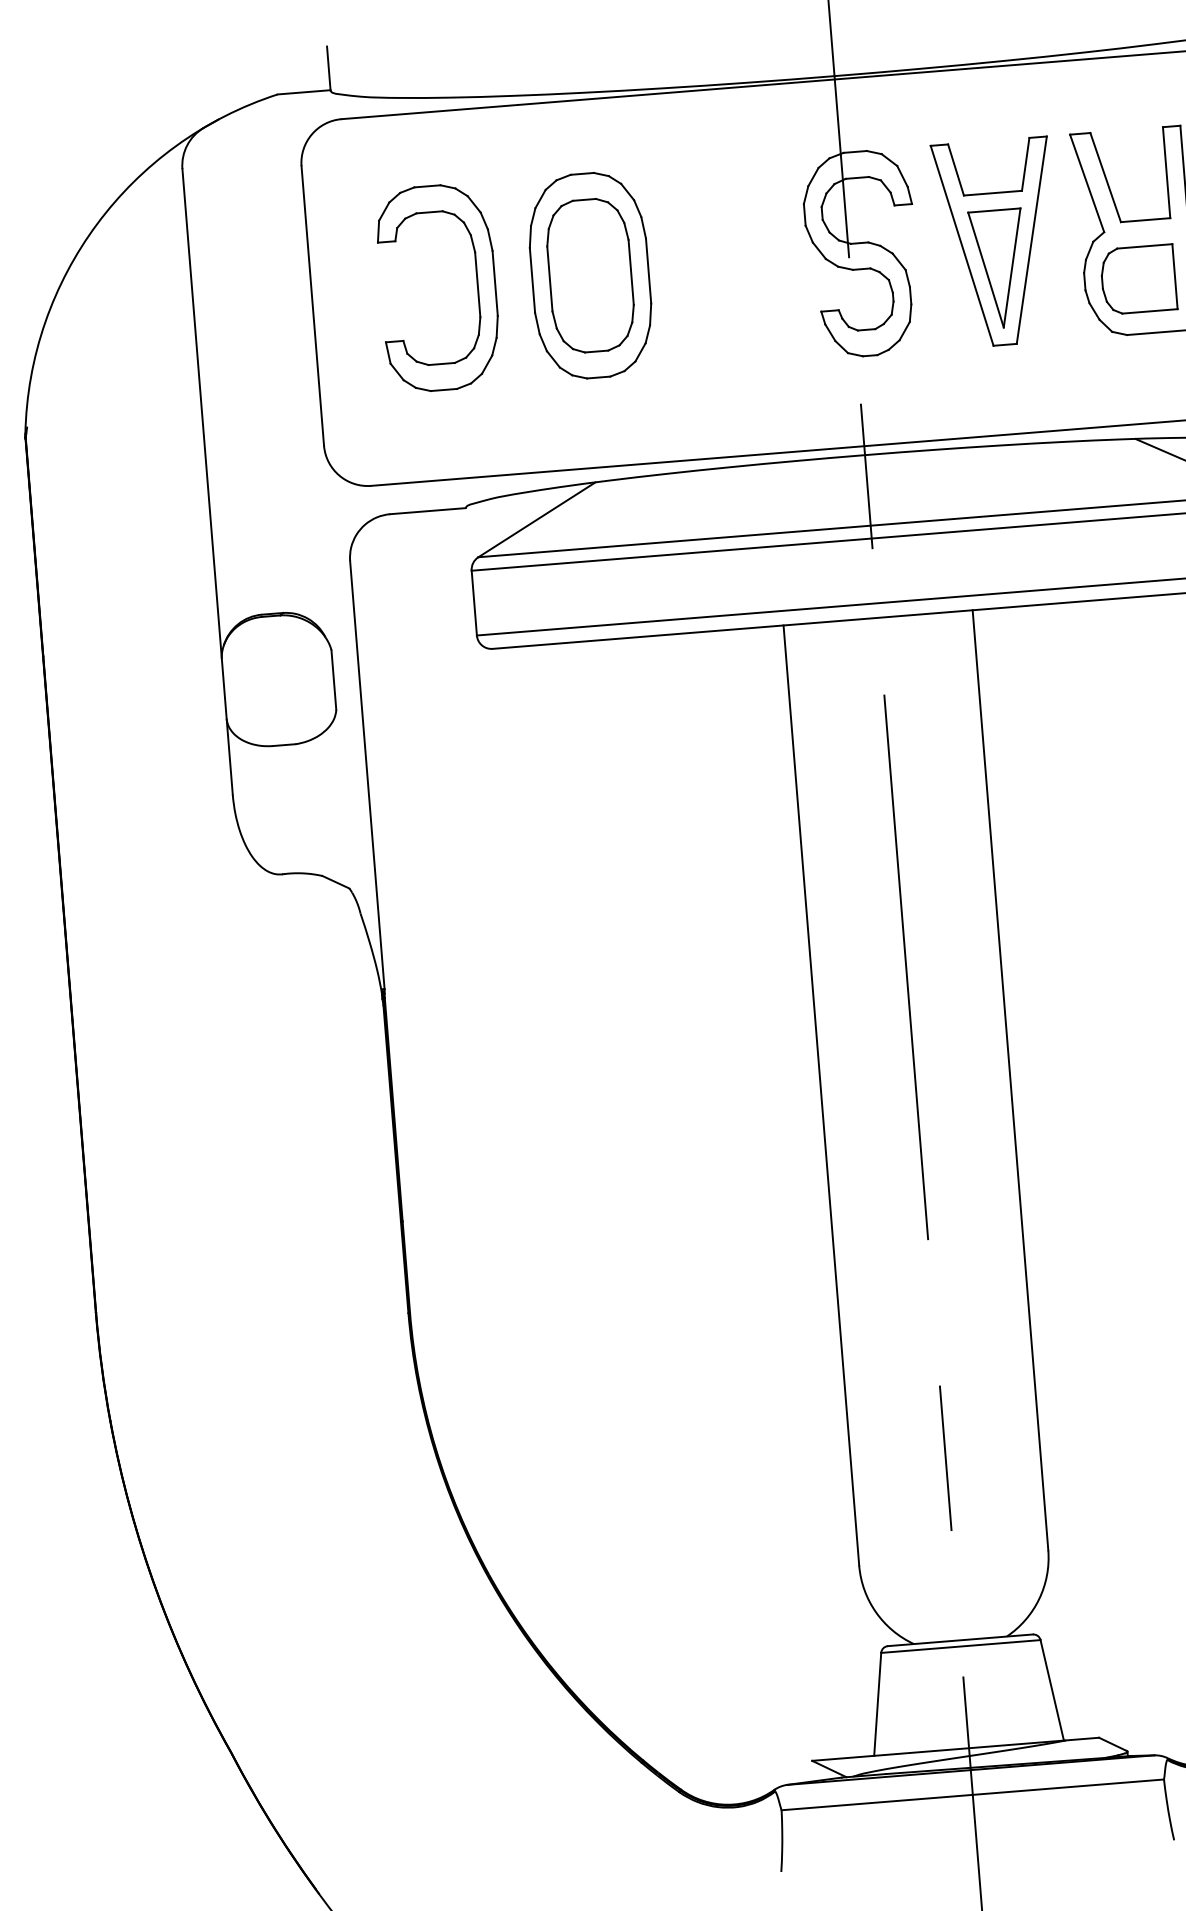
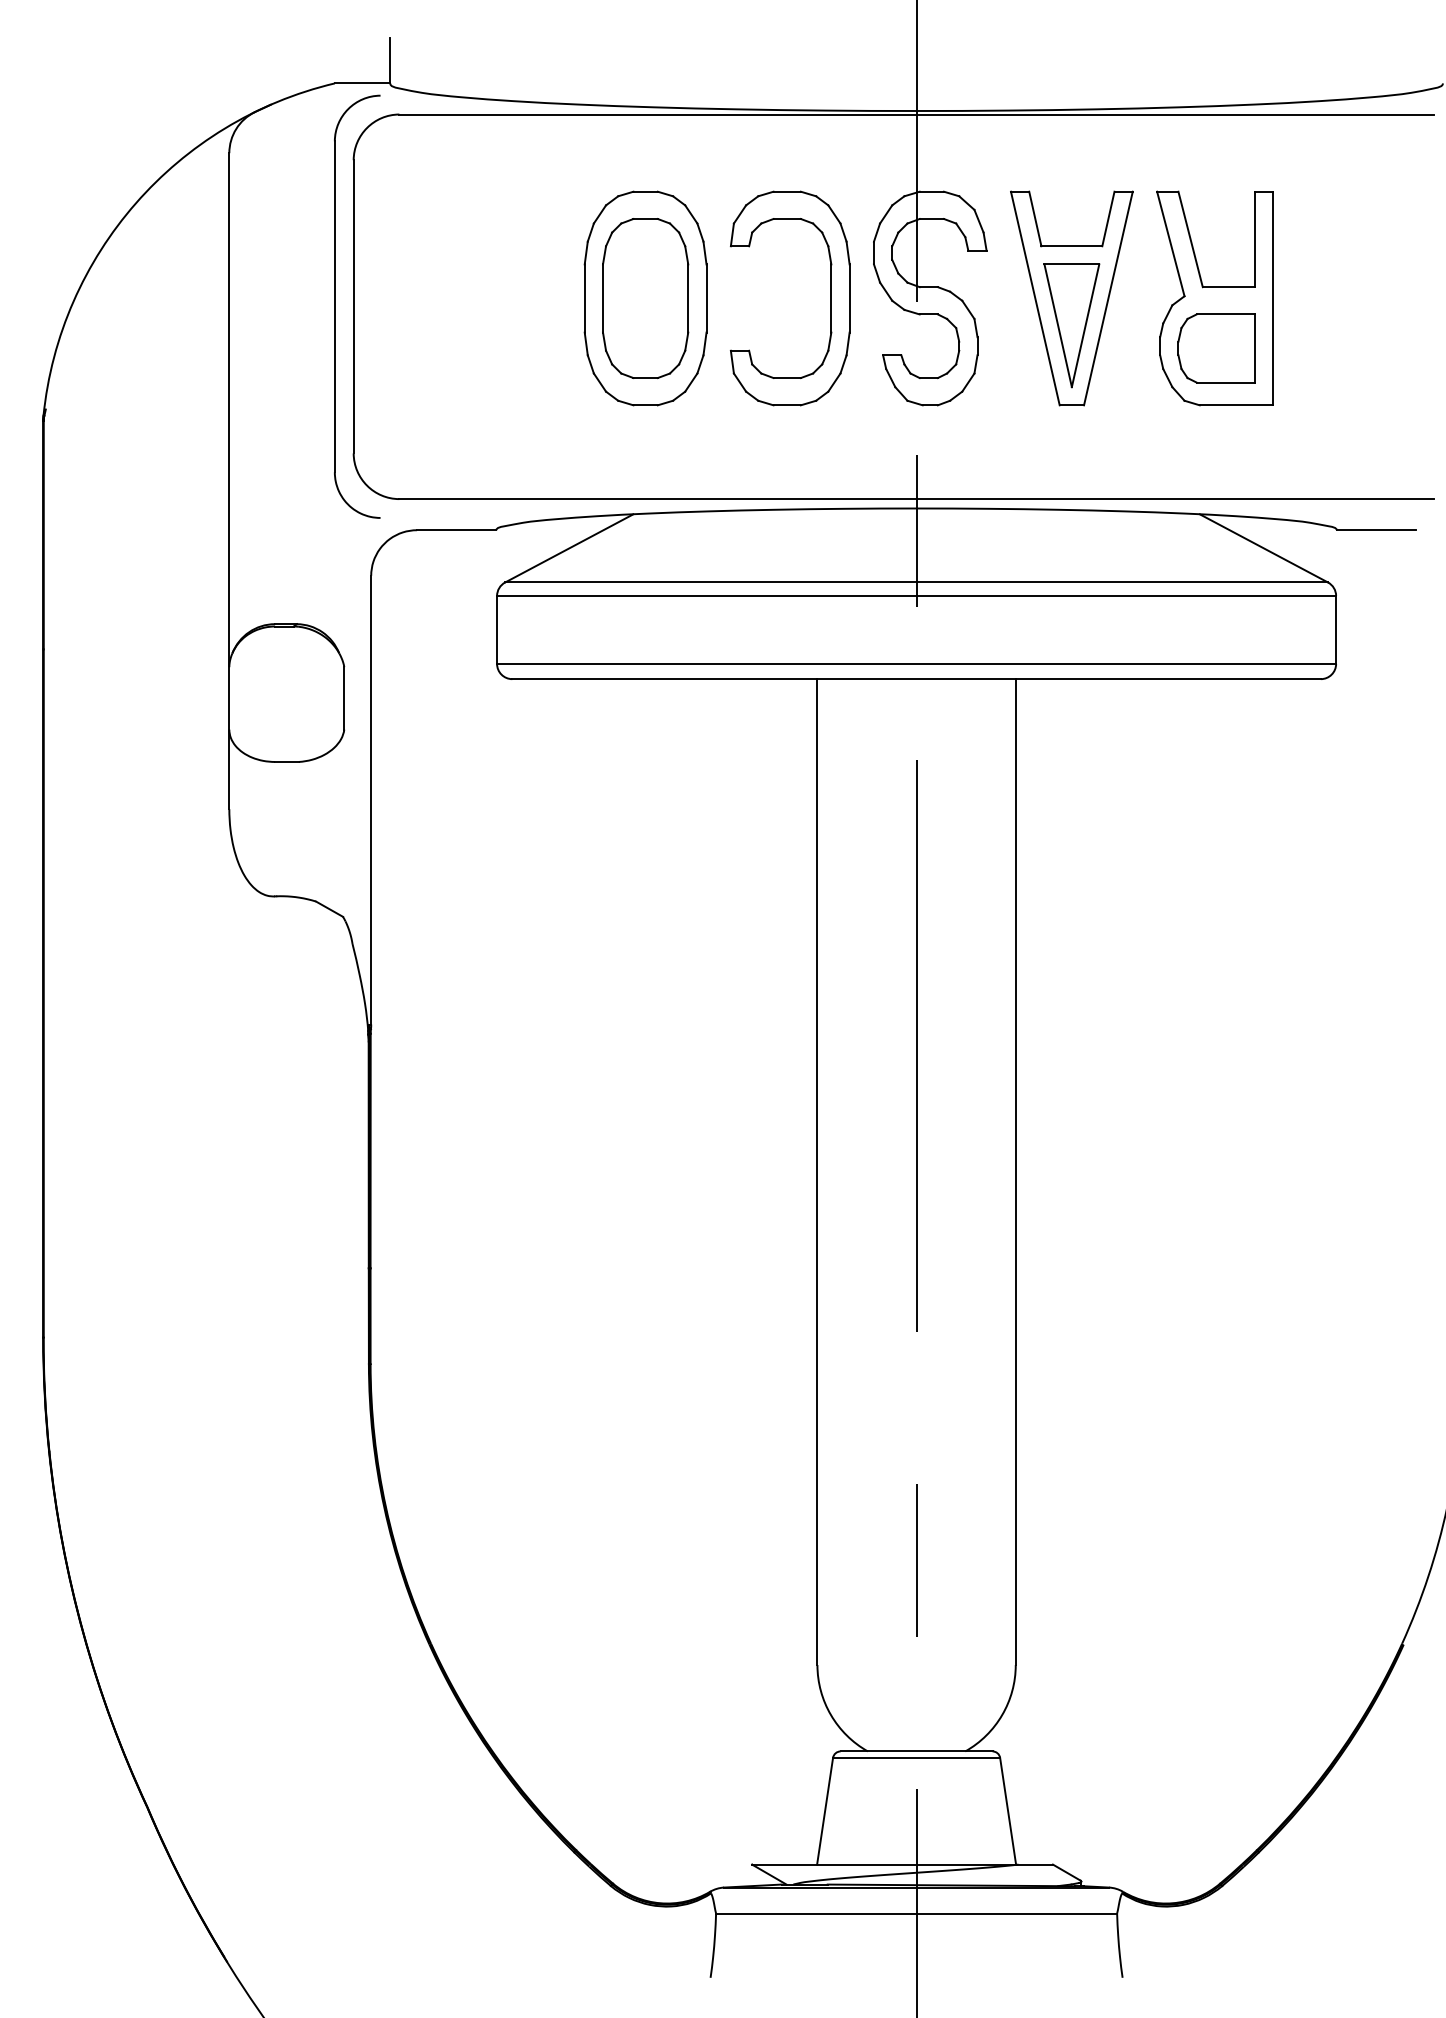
part: (476, 284) -> (830, 298), moved
part: (295, 307) -> (335, 306), added

